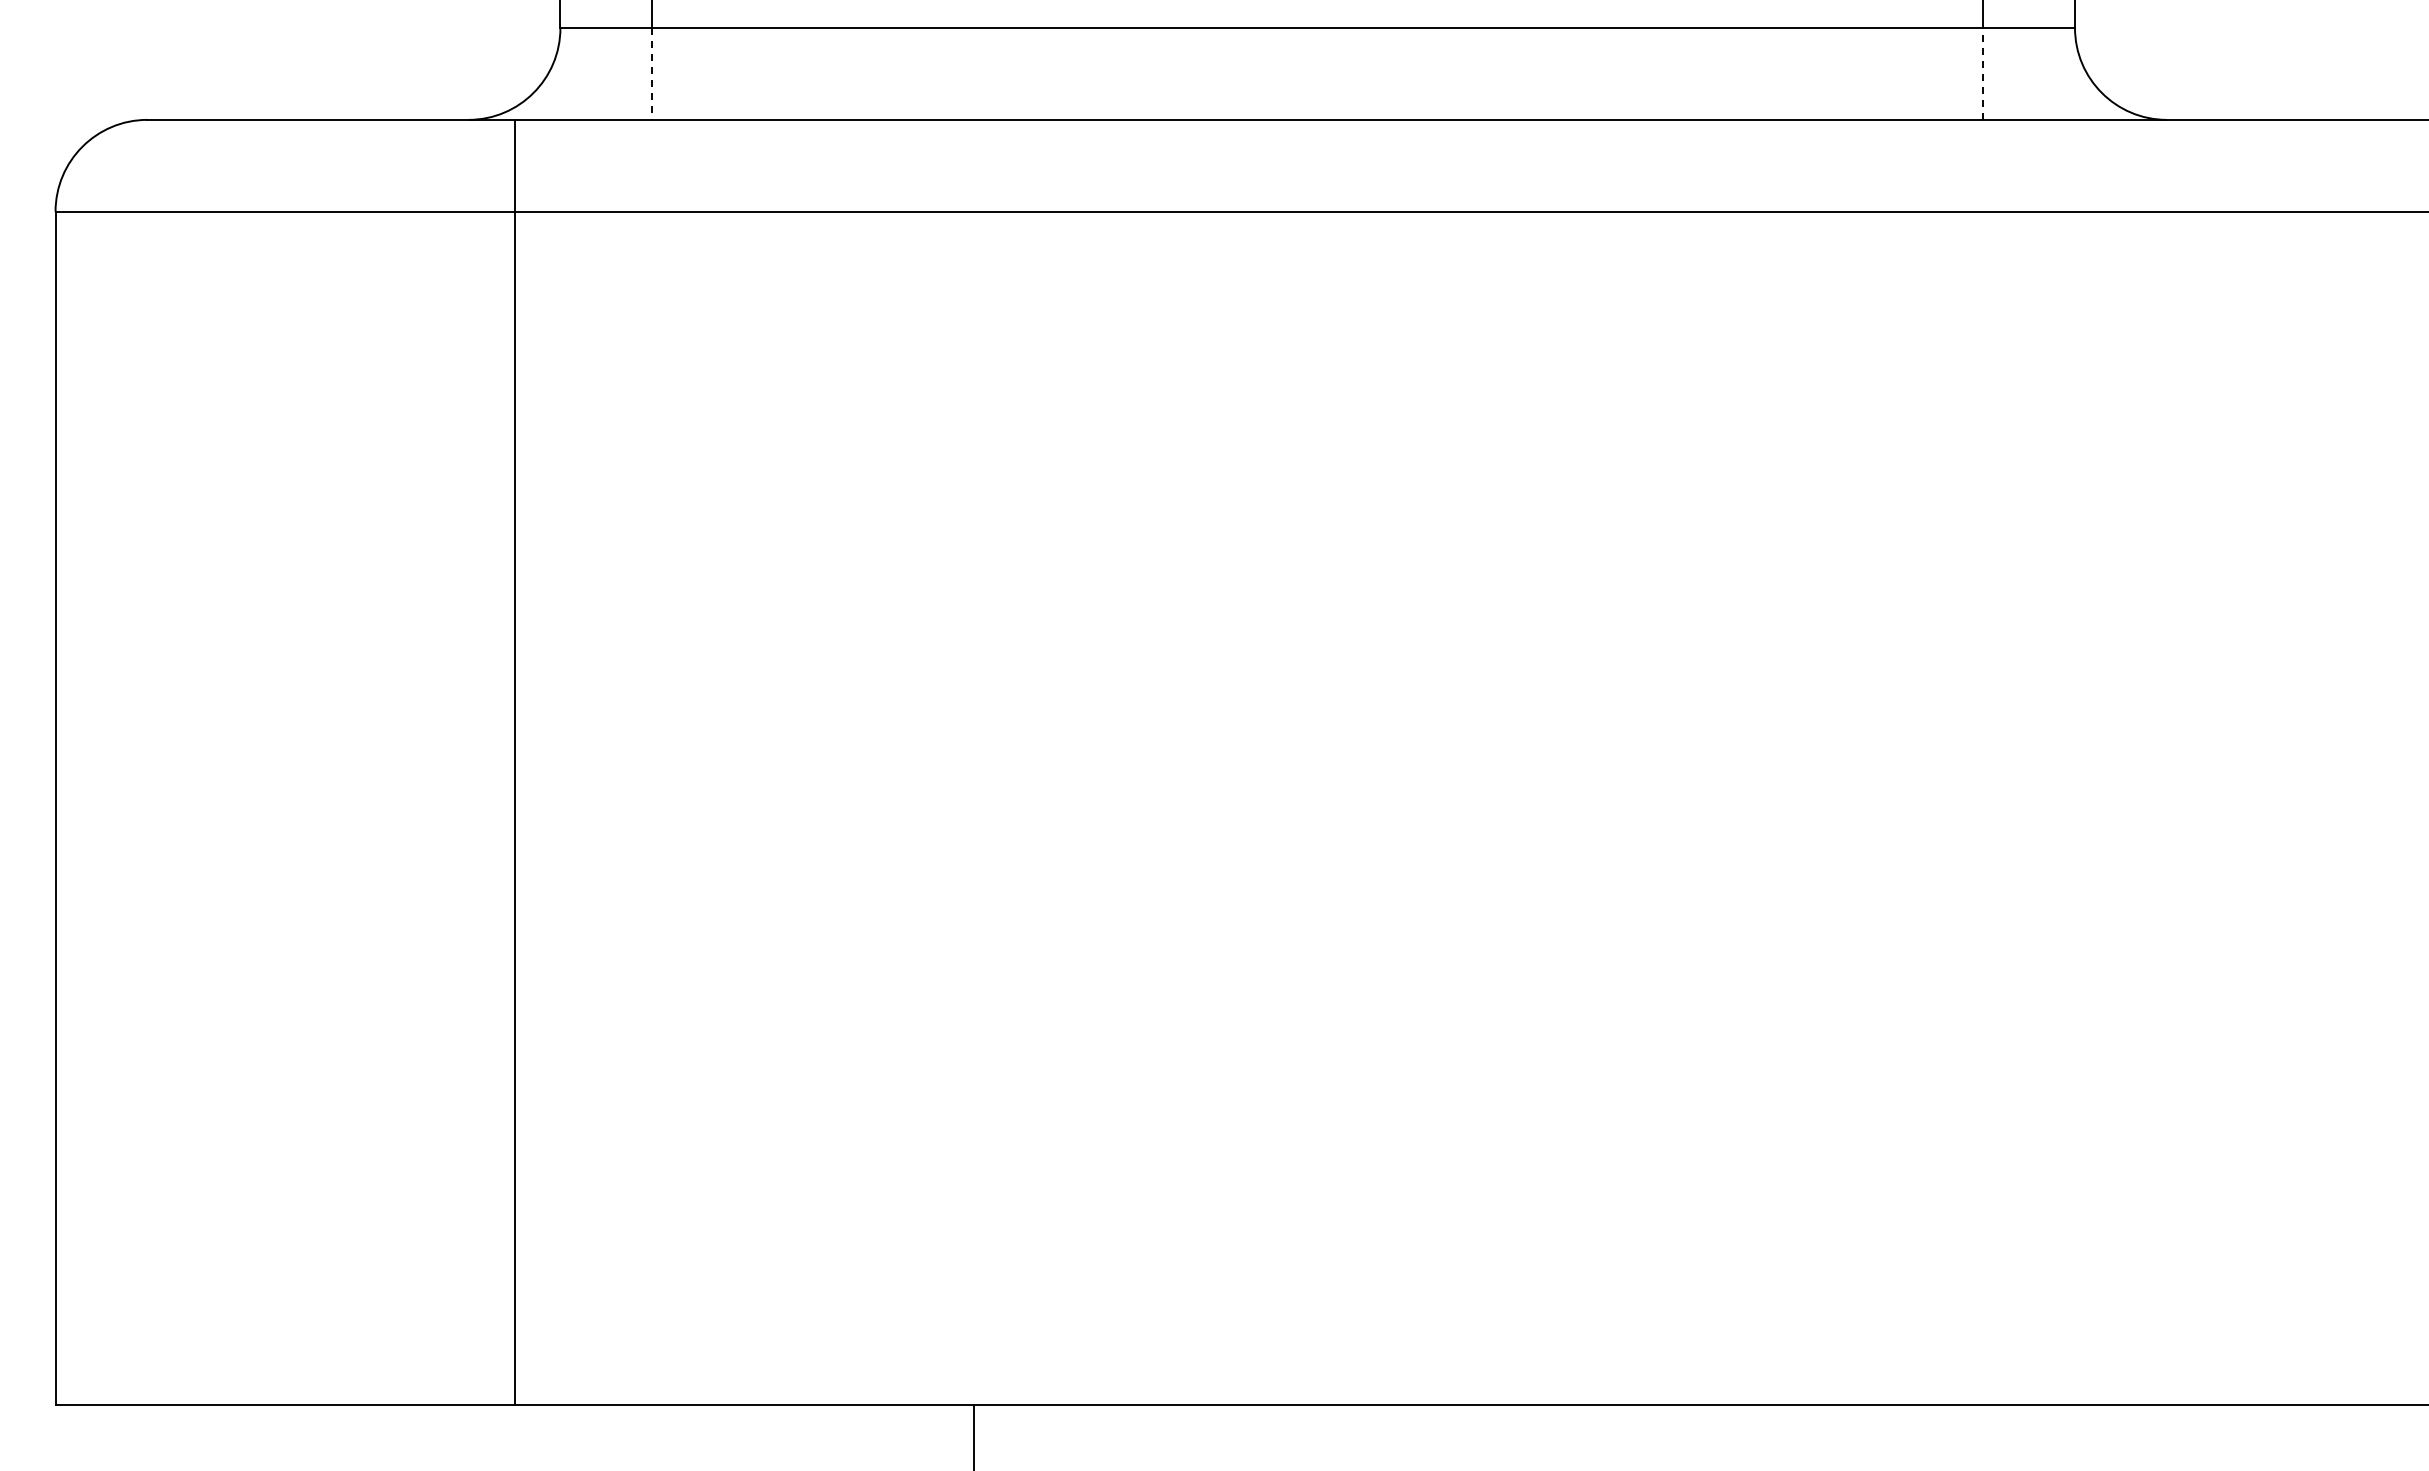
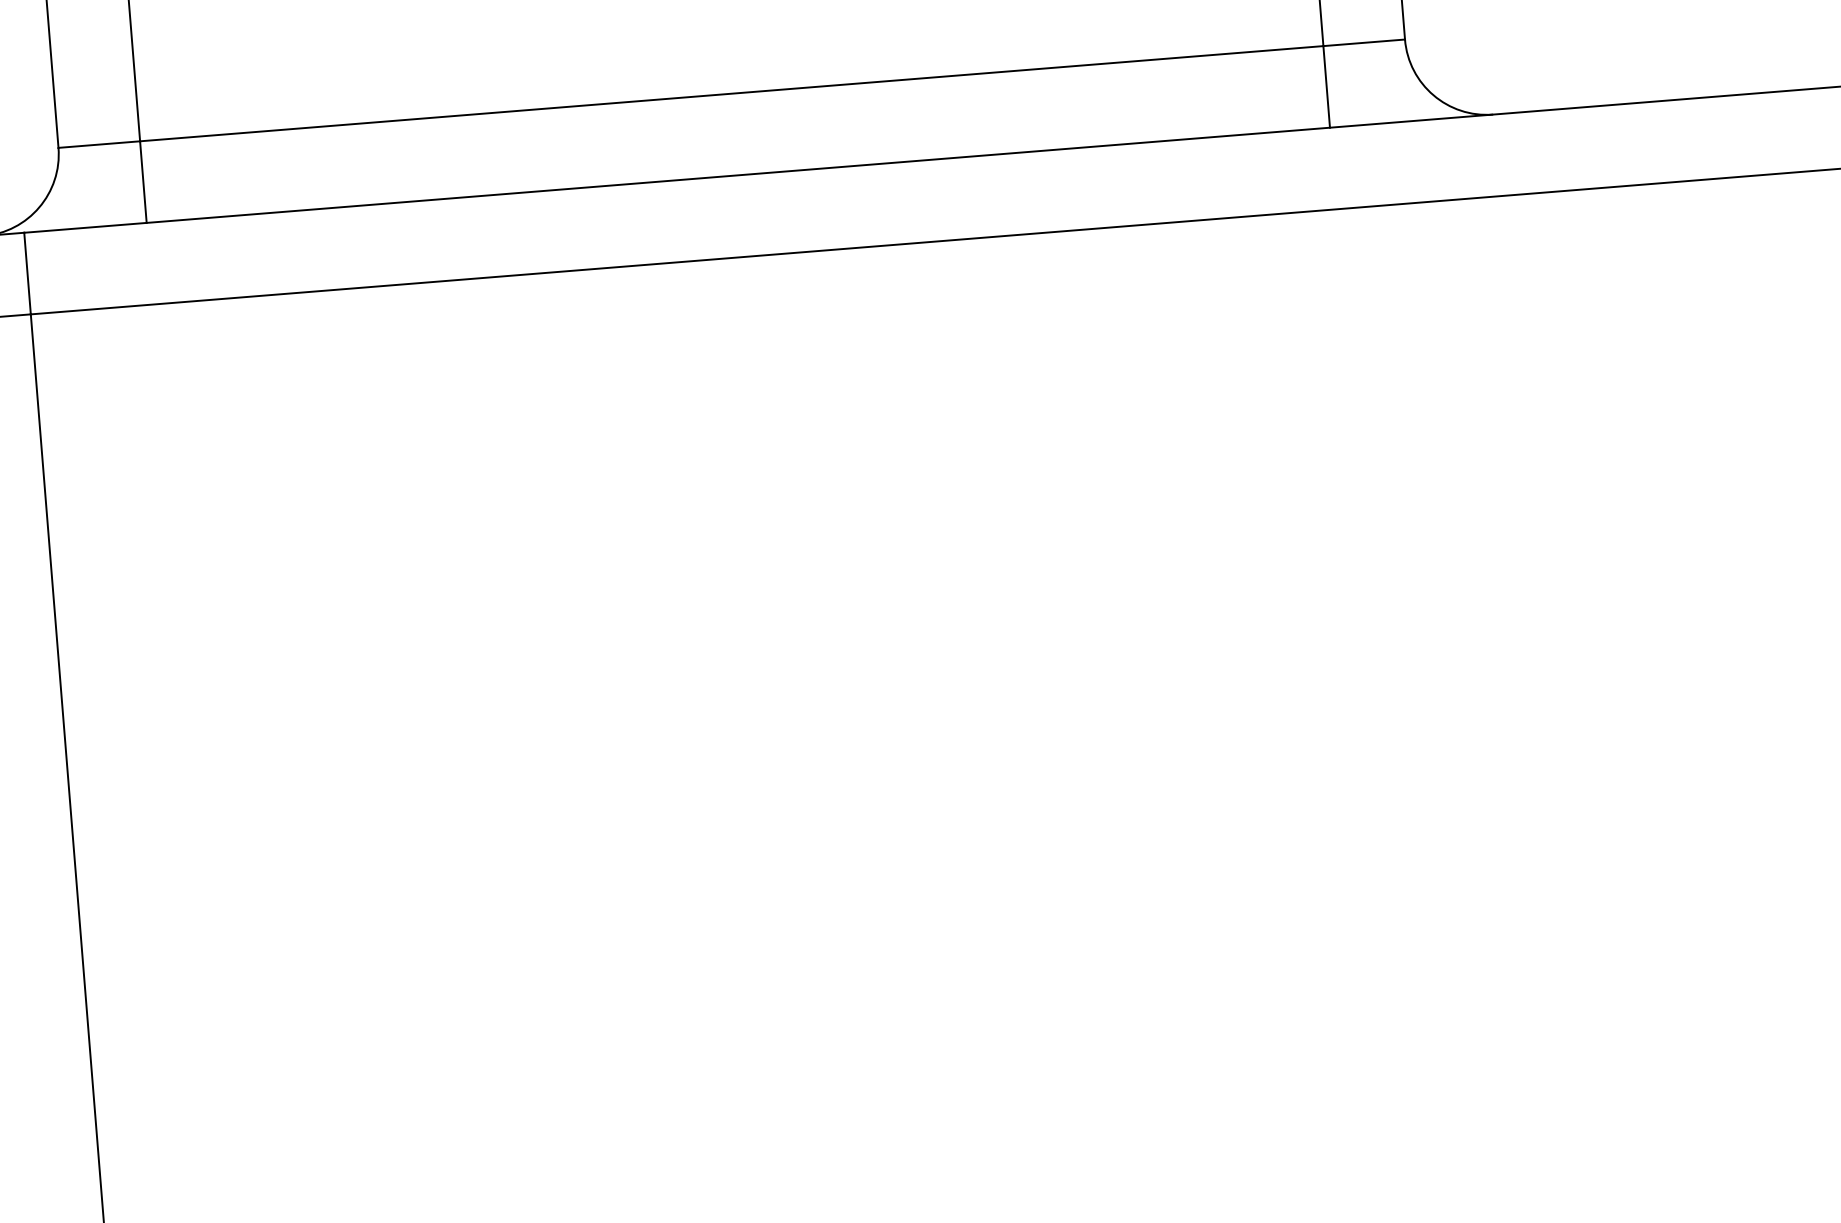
line: (652, 73) -> (143, 181), dashed -> solid
line: (1983, 73) -> (1326, 86), dashed -> solid

